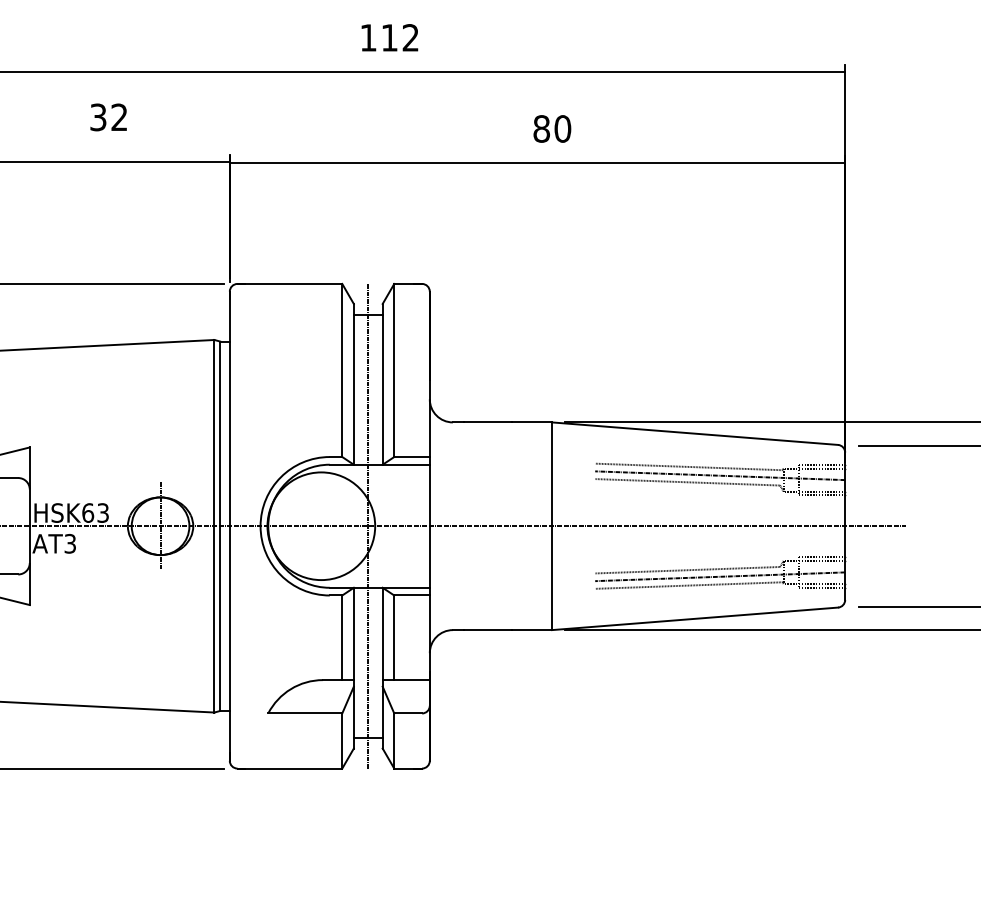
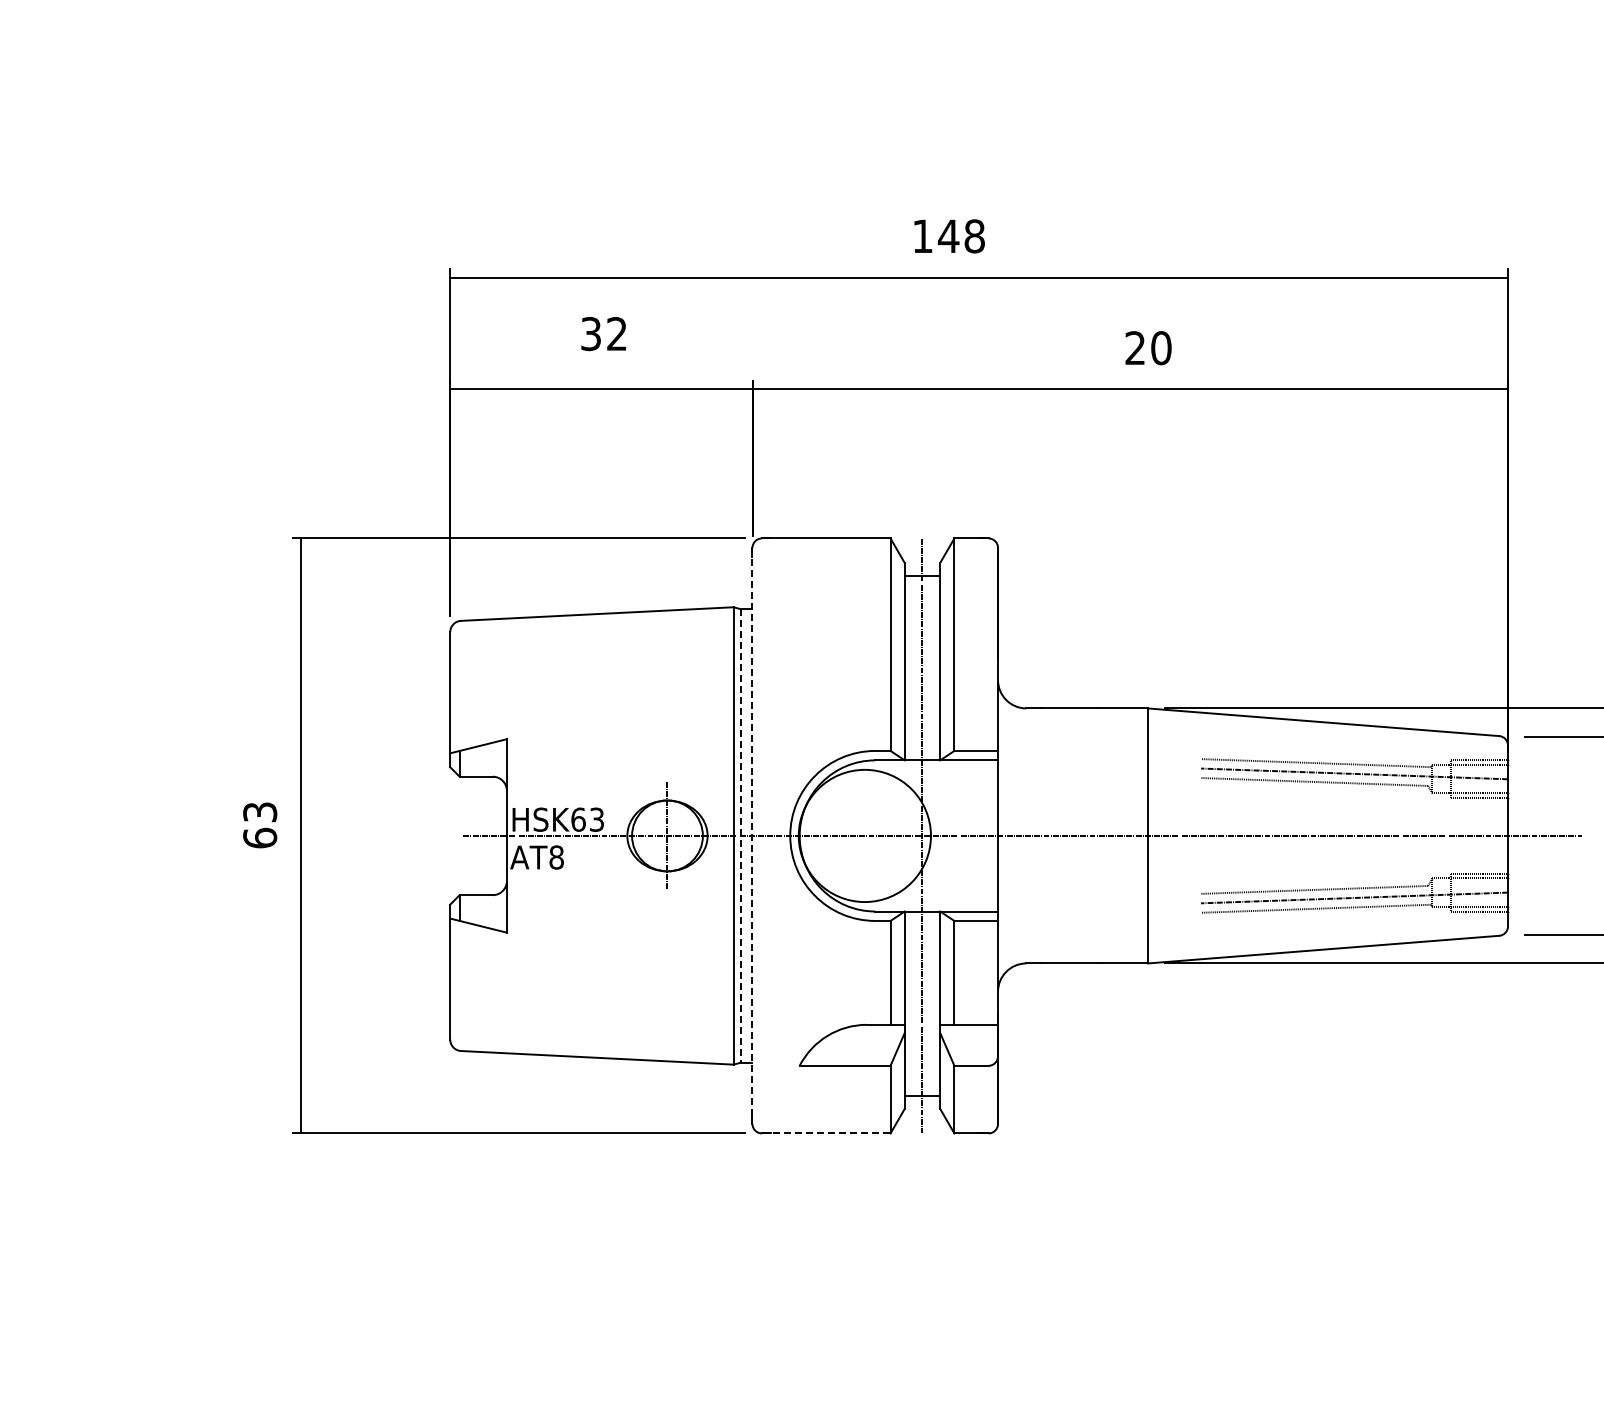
text: (399, 38) -> (960, 236), 112 -> 148
text: (541, 129) -> (1135, 348), 80 -> 20
line: (220, 525) -> (740, 835), solid -> dashed
line: (229, 526) -> (752, 836), solid -> dashed
text: (70, 543) -> (556, 857), AT3 -> AT8
line: (290, 768) -> (826, 1133), solid -> dashed

